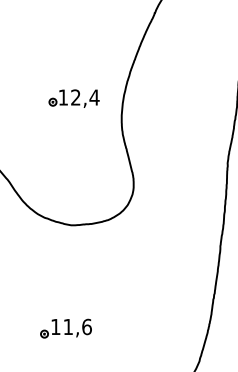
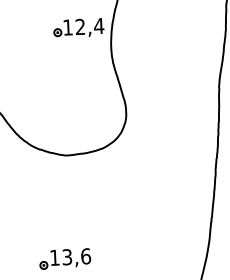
part: (73, 98) -> (78, 28), moved
text: (67, 326) -> (66, 256), 11,6 -> 13,6

